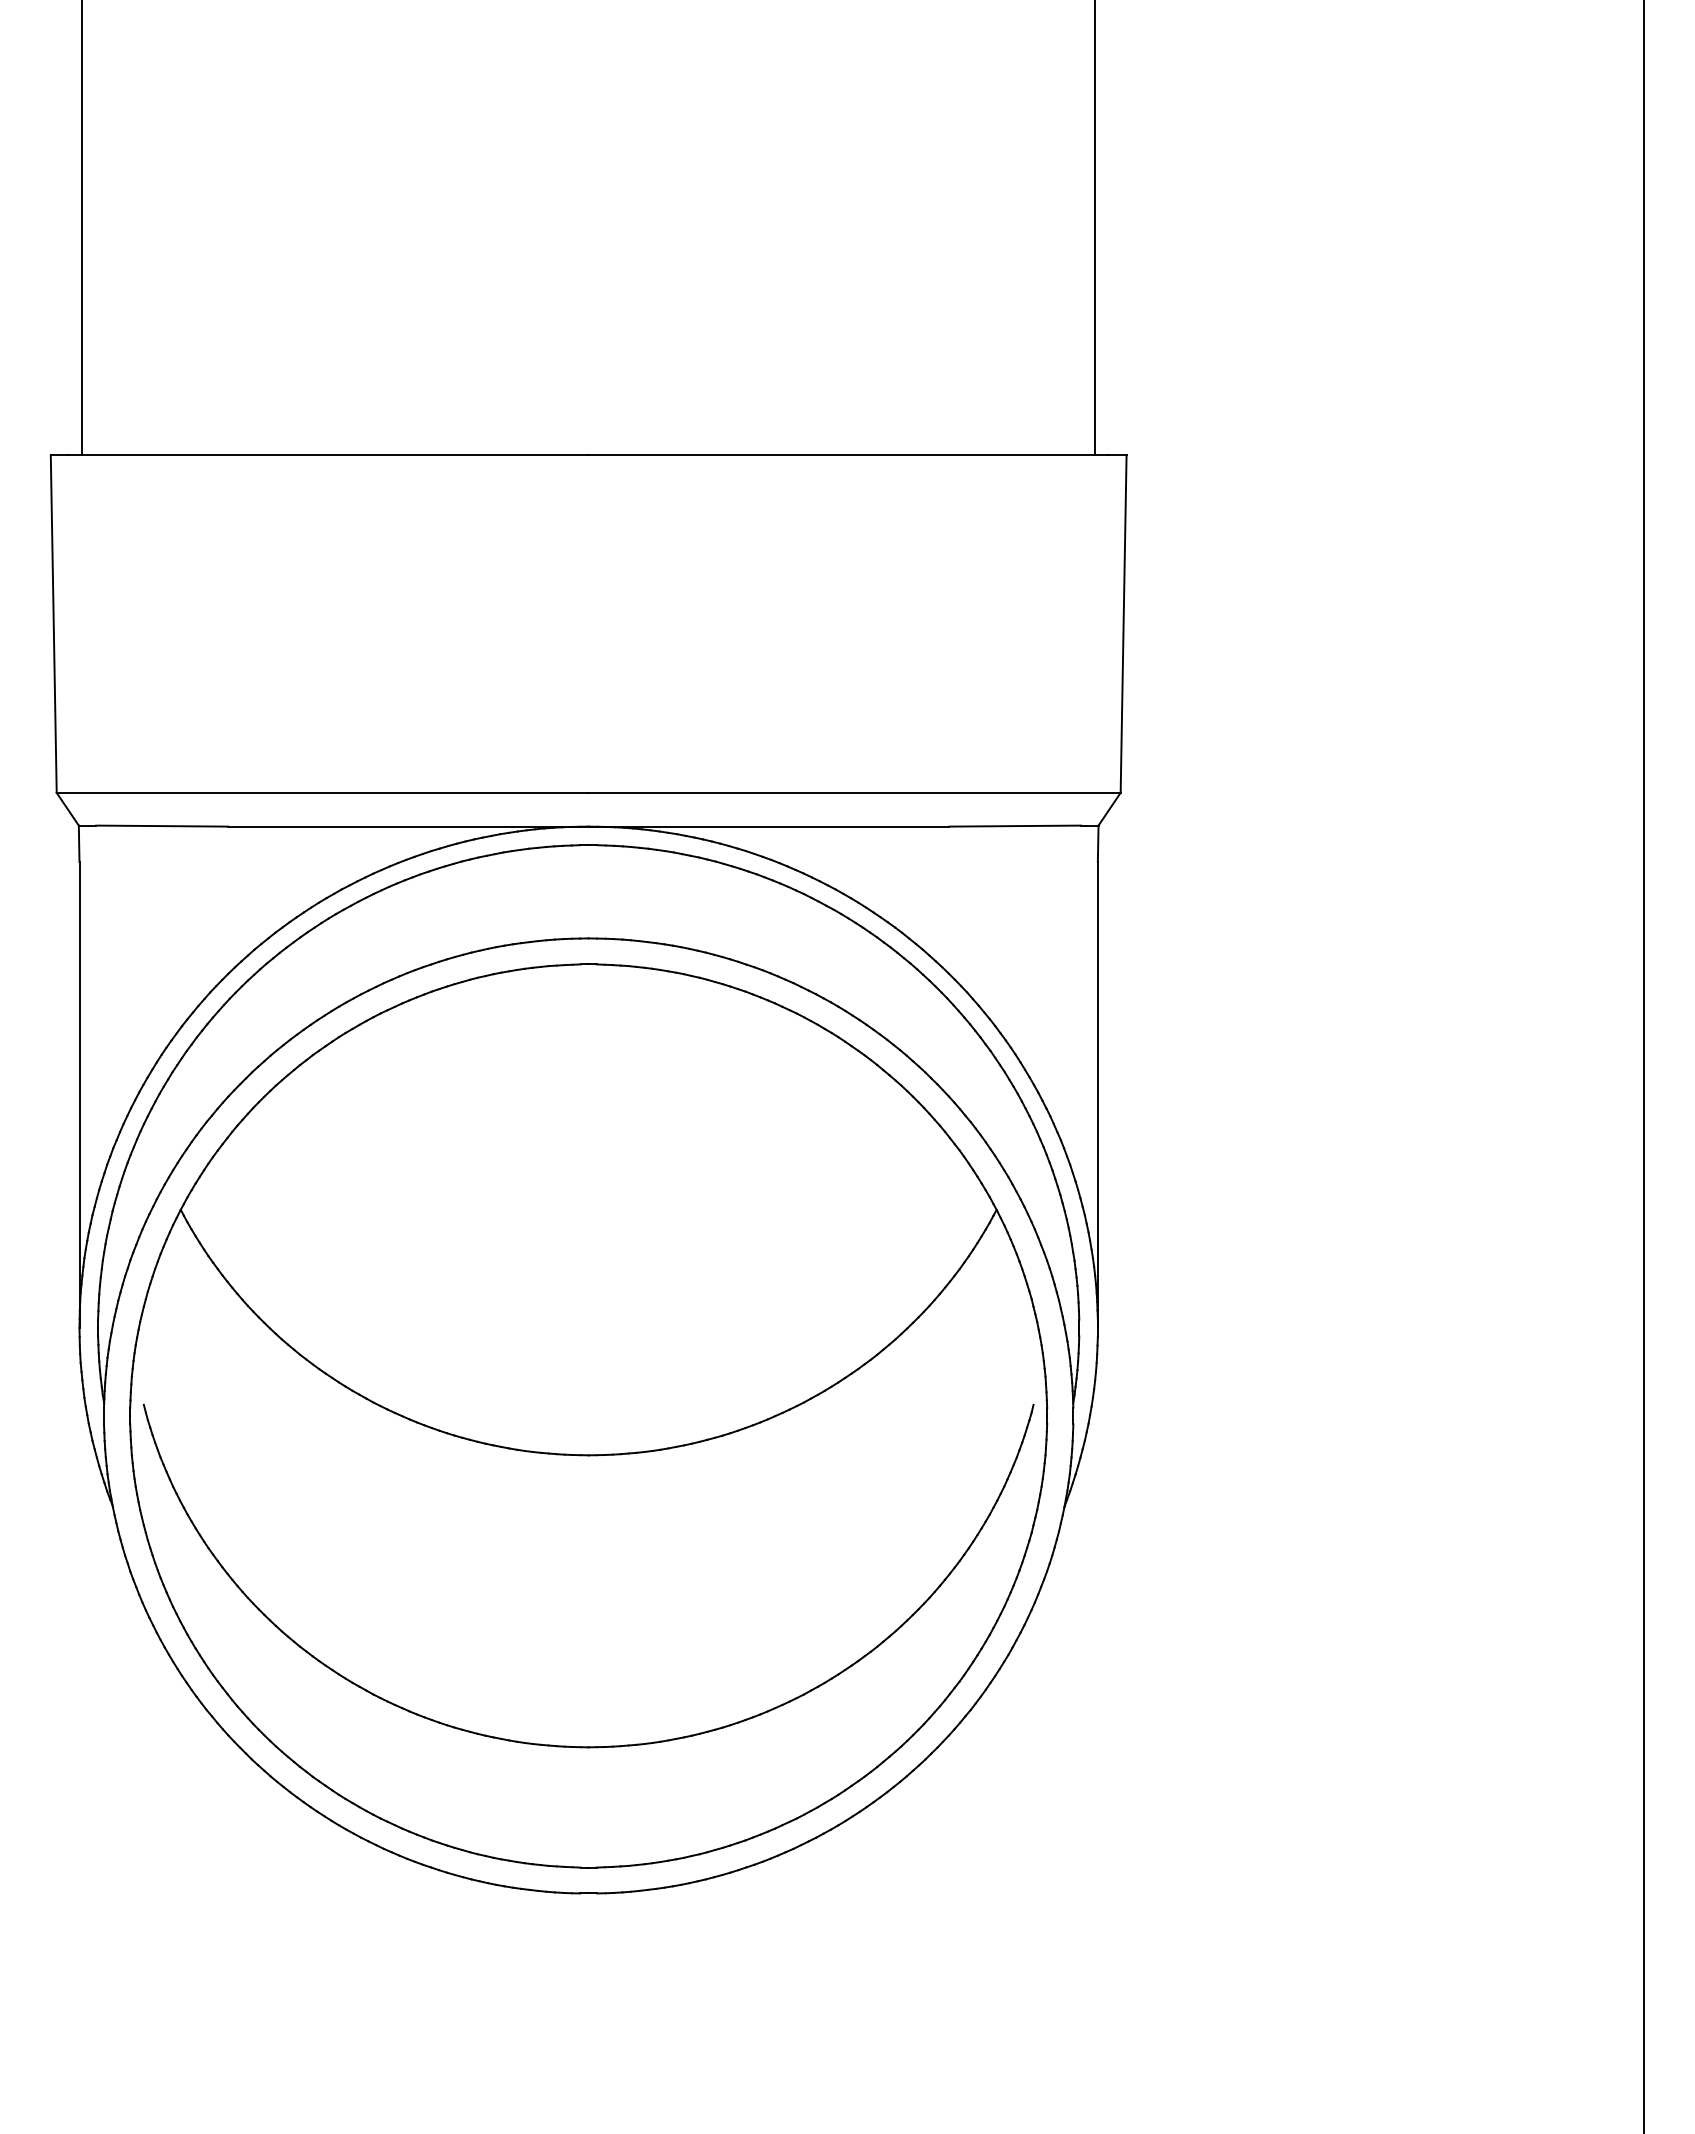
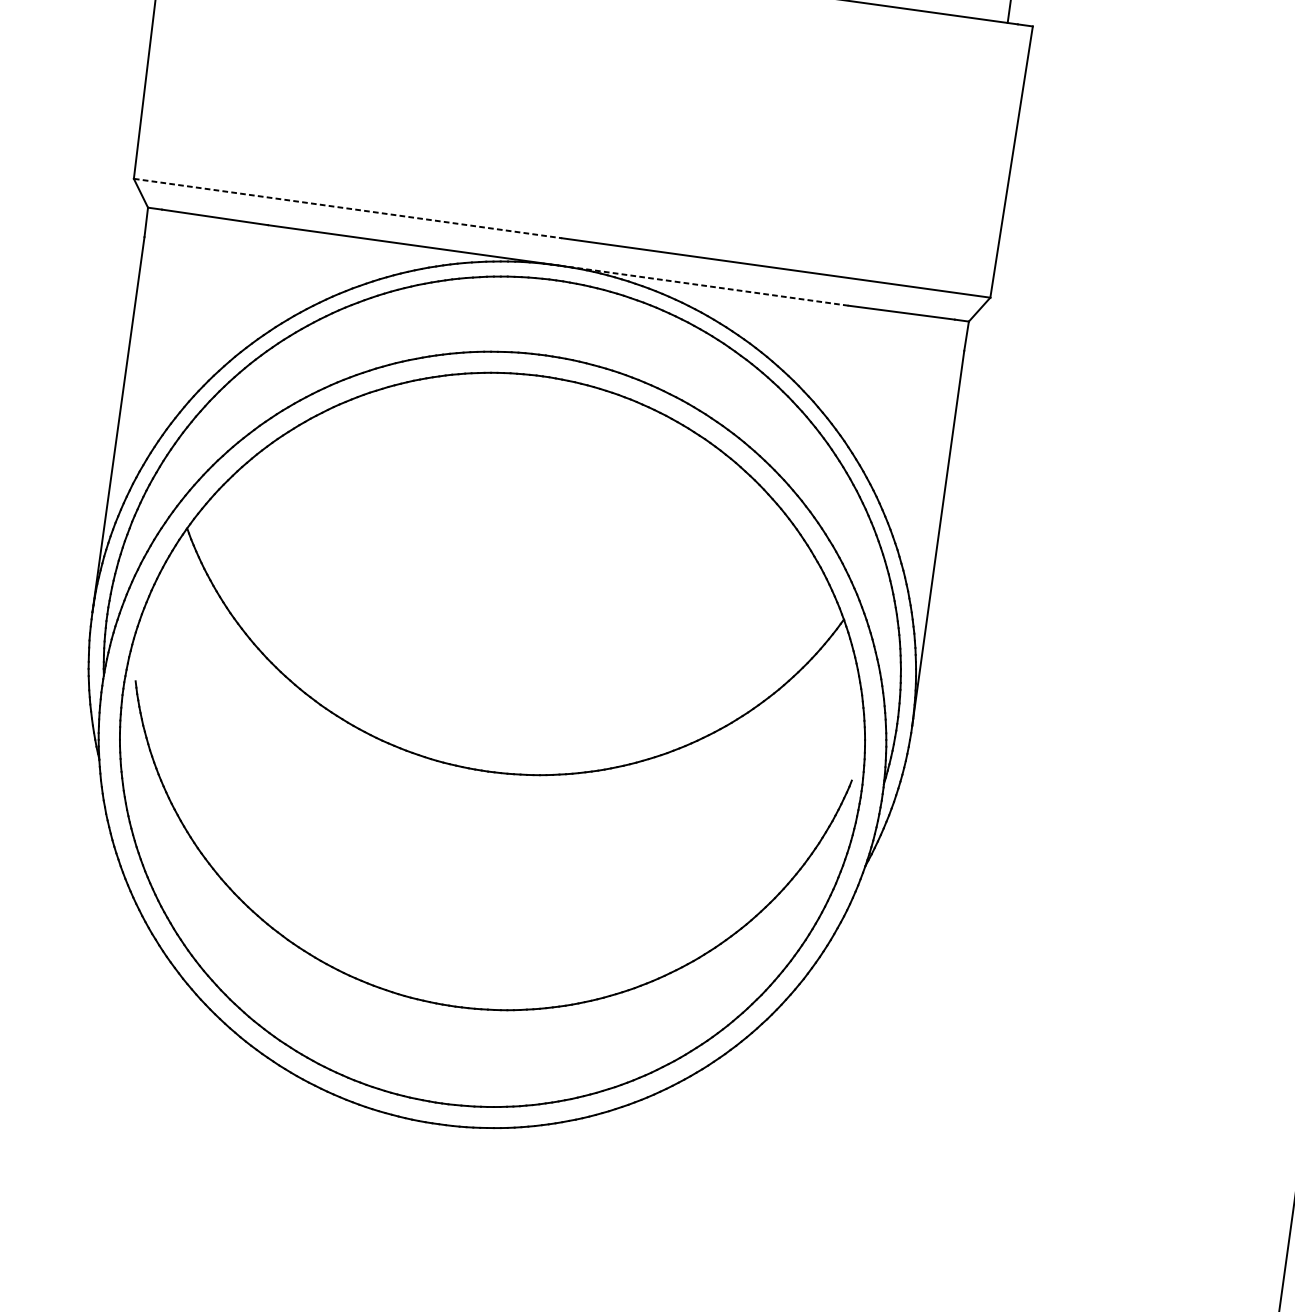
line: (322, 792) -> (347, 208), solid -> dashed
line: (768, 826) -> (703, 285), solid -> dashed

